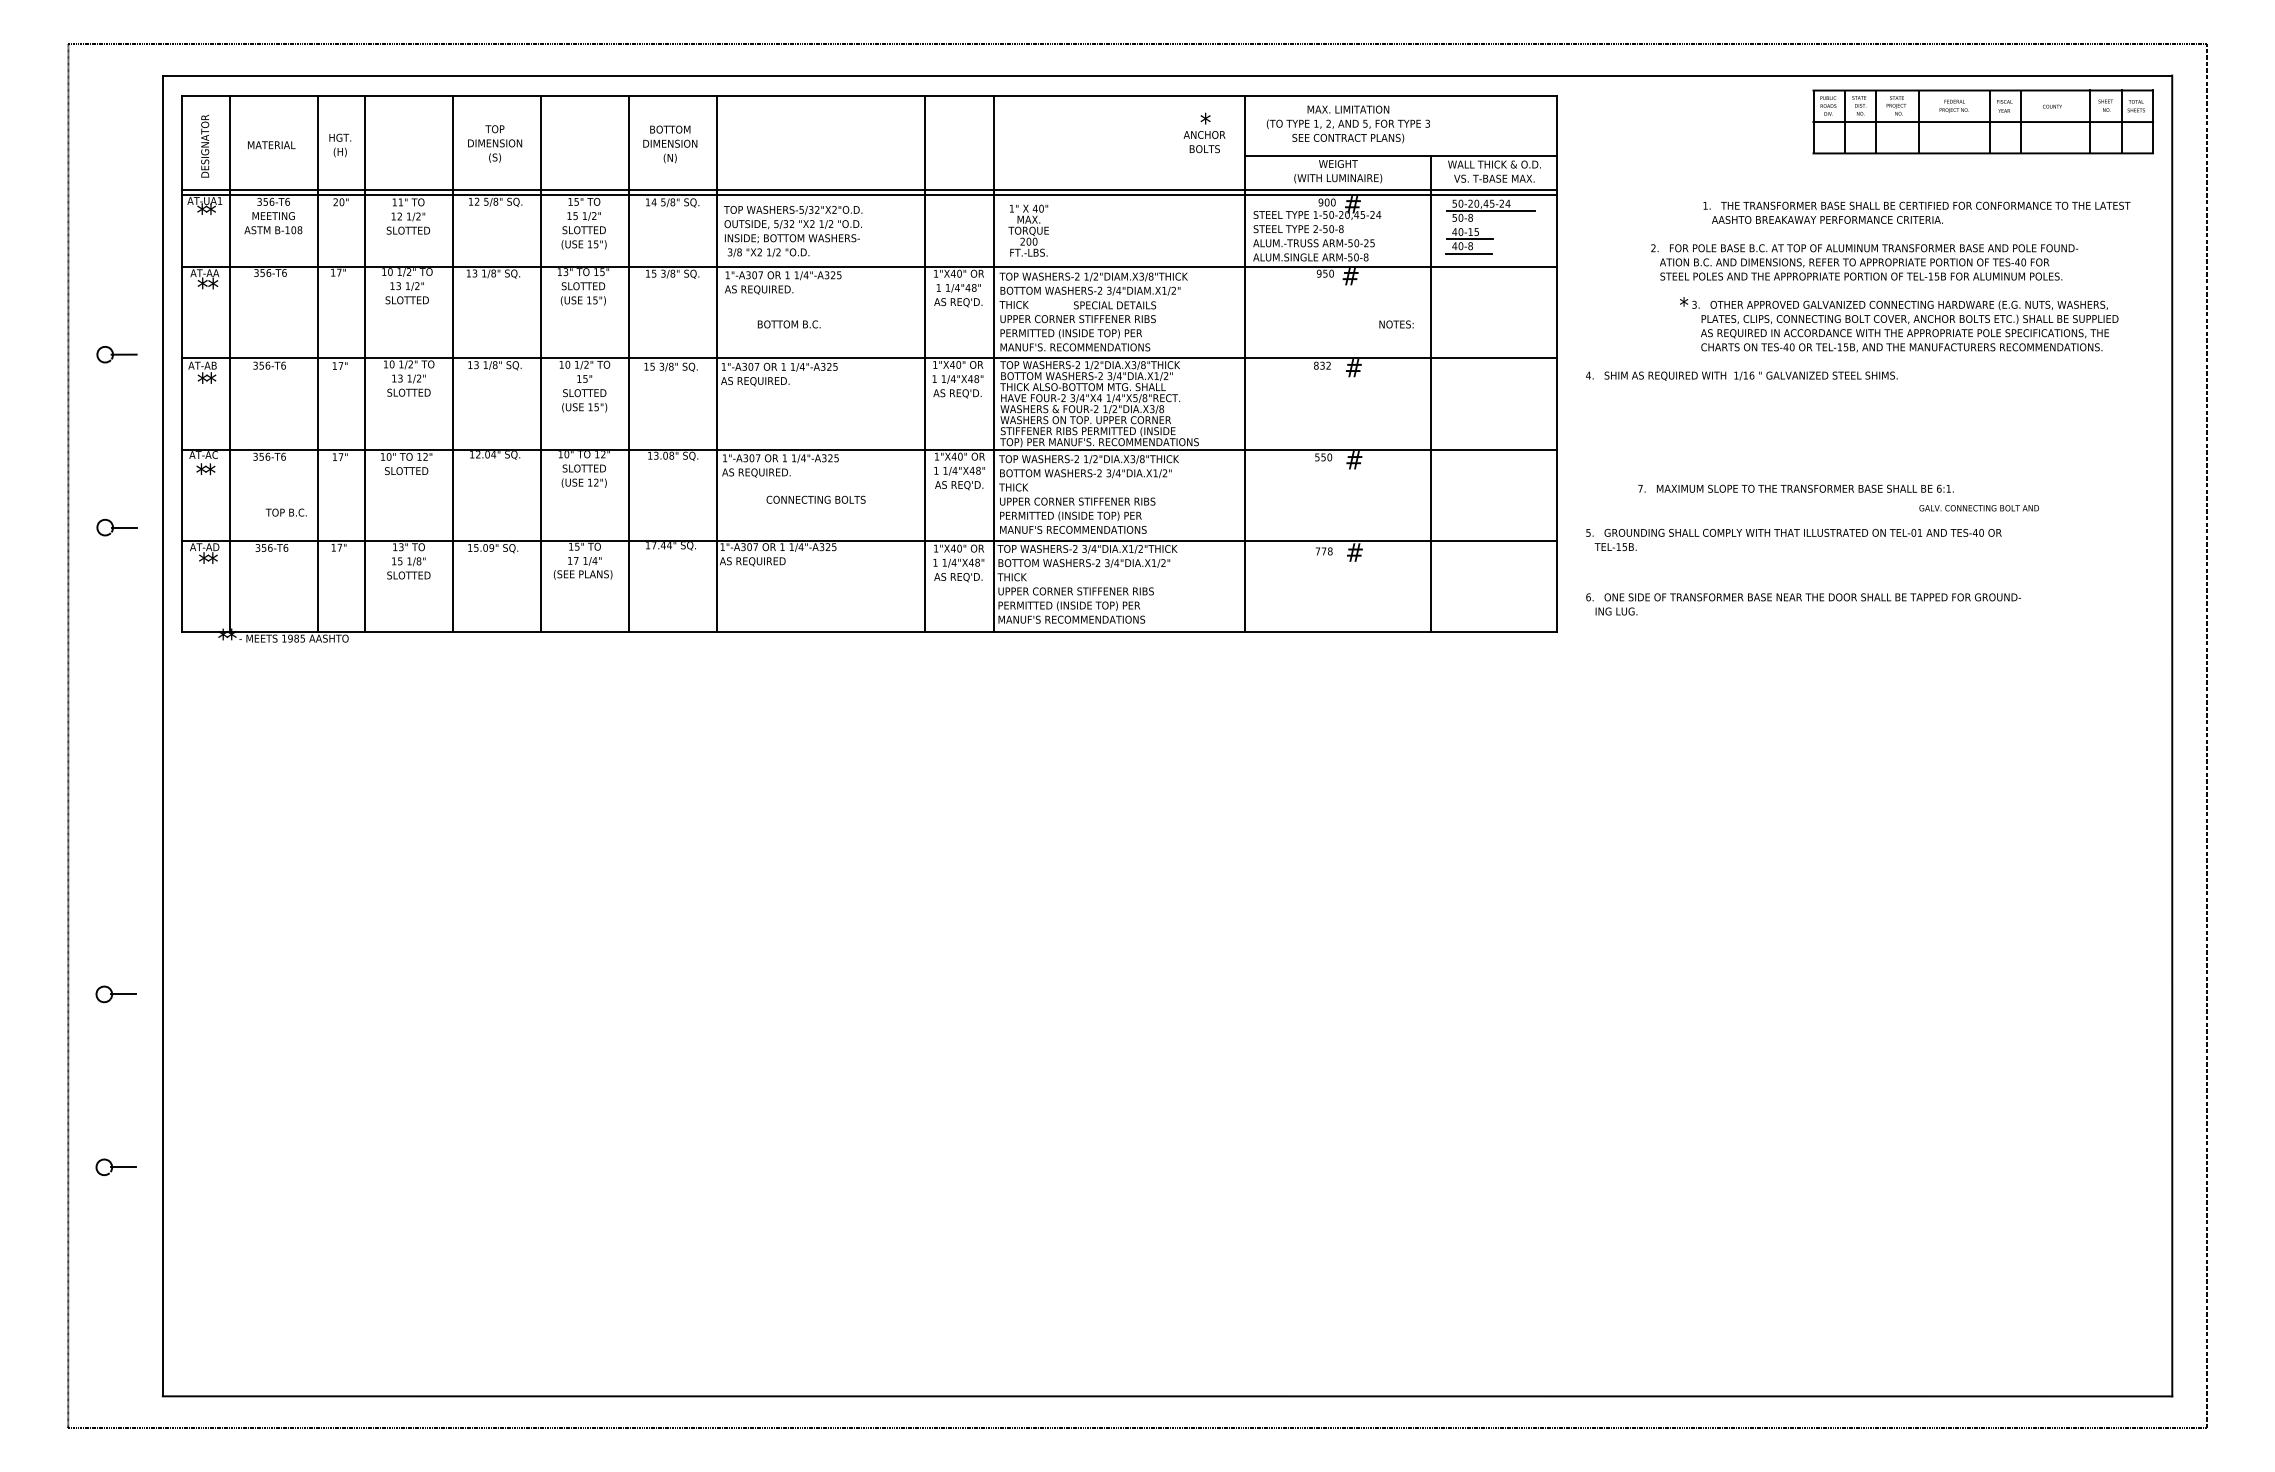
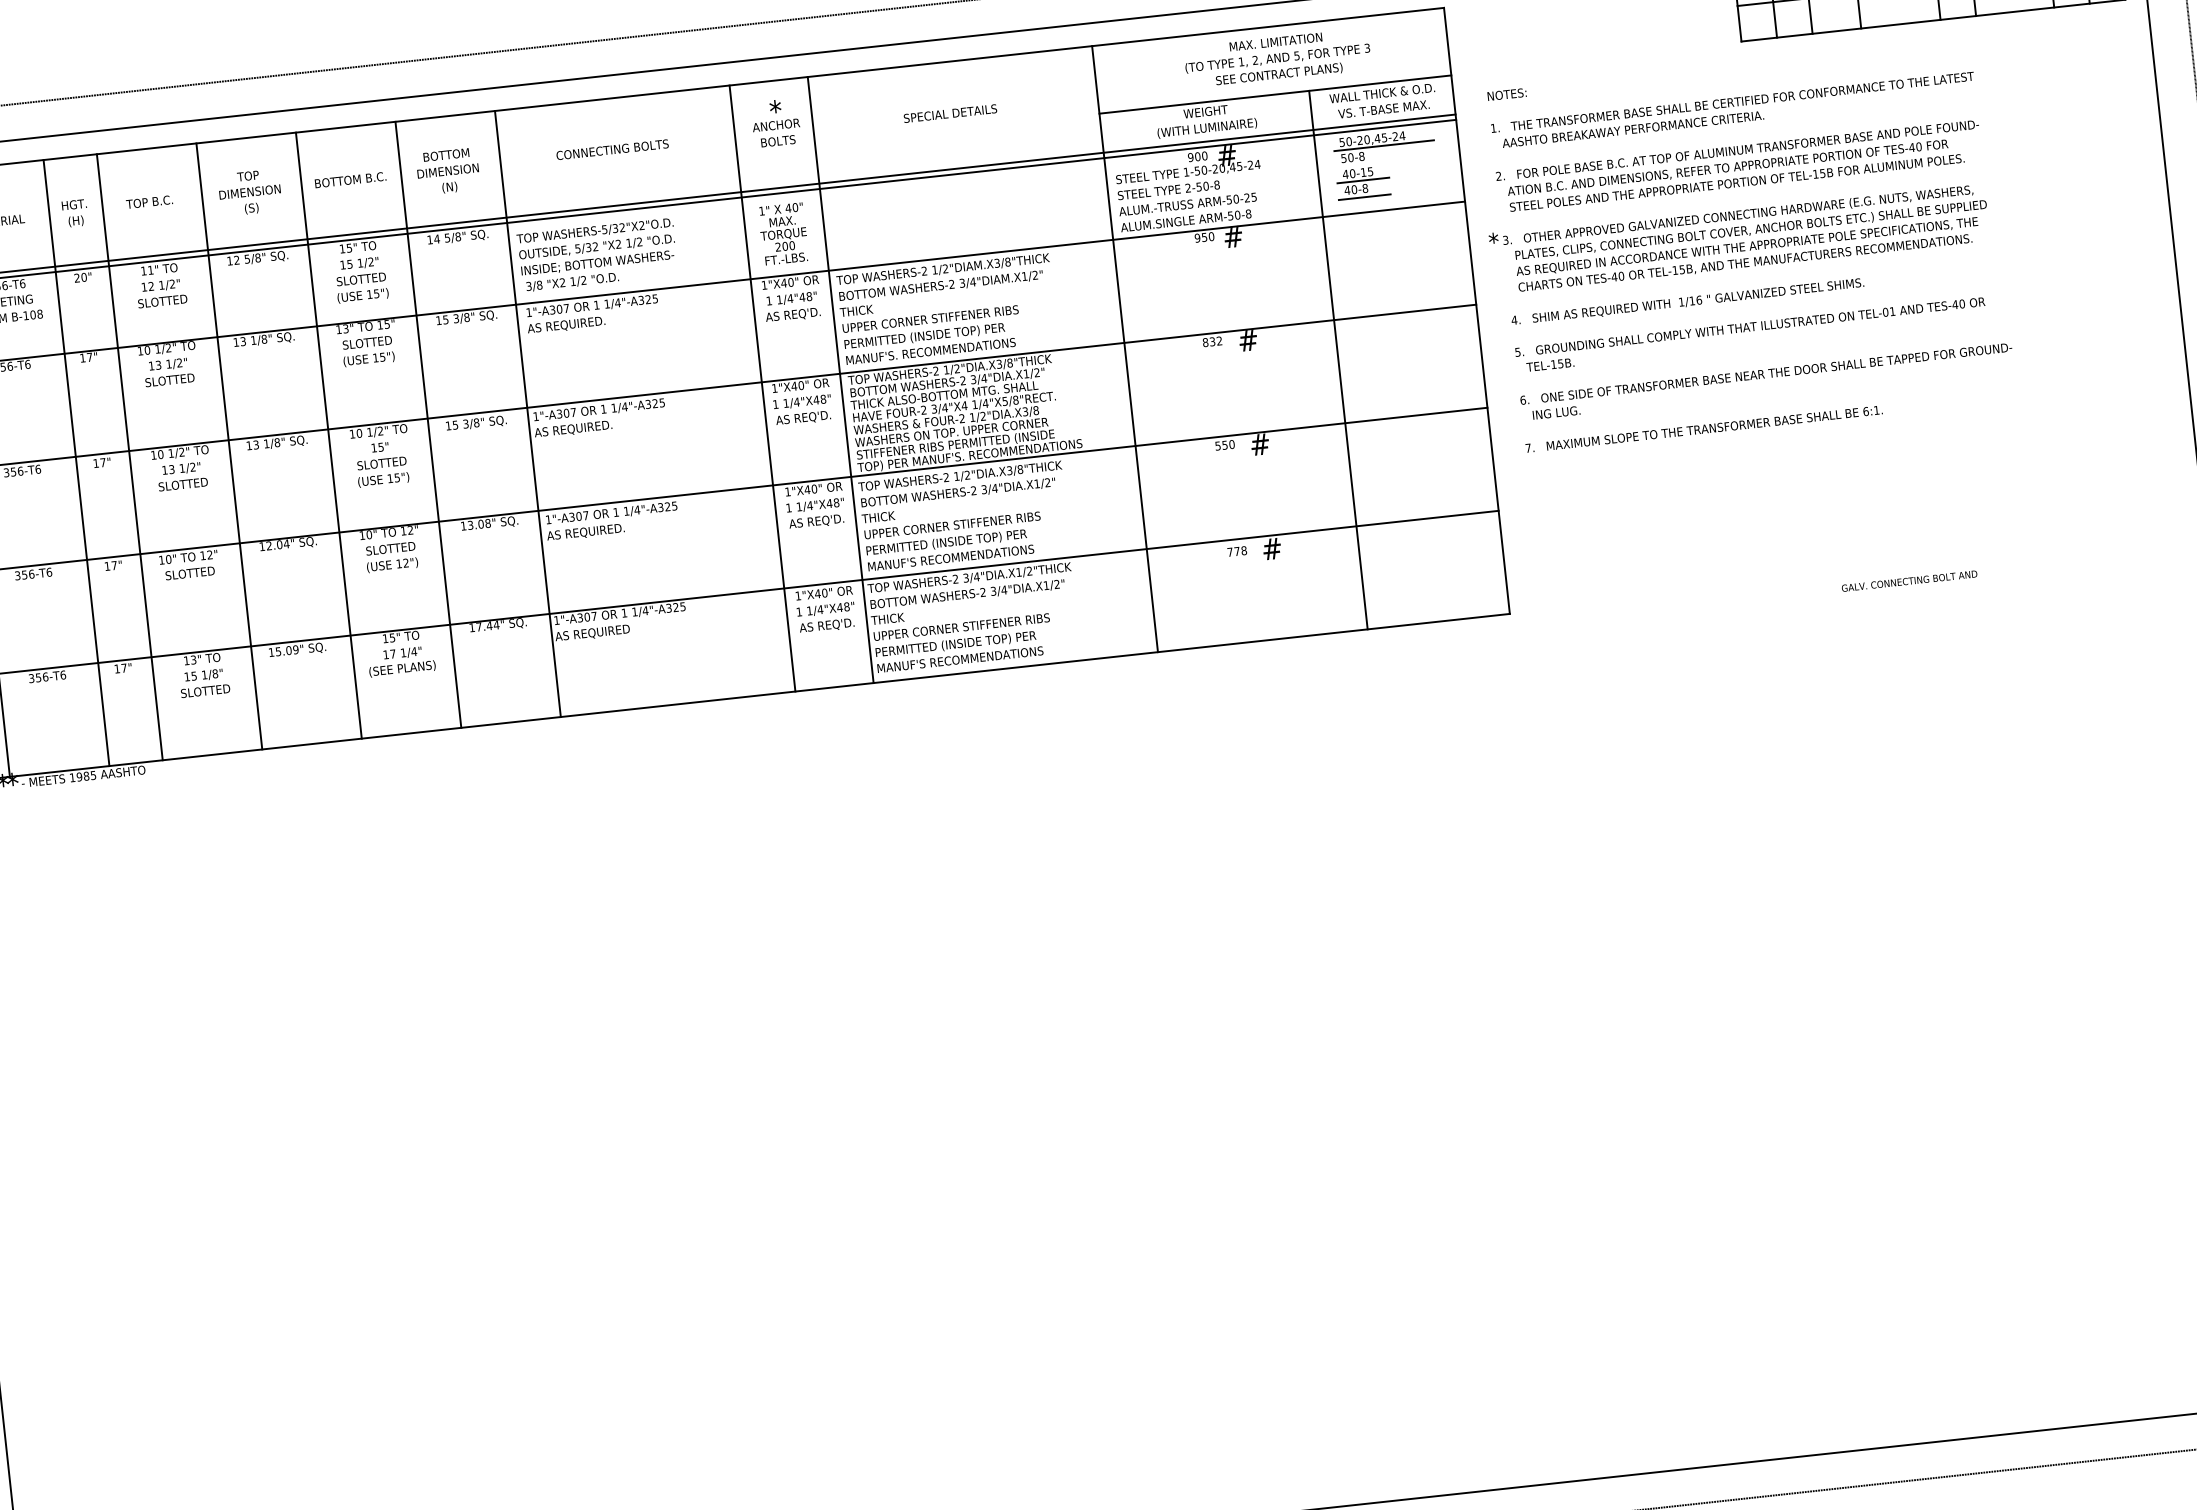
text: (1347, 124) -> (1276, 58), moved
text: (1204, 132) -> (775, 122), moved
text: (1916, 212) -> (1732, 110), moved
text: (1028, 230) -> (783, 233), moved
text: (1864, 262) -> (1739, 166), moved
text: (1114, 305) -> (949, 113), moved
text: (788, 324) -> (349, 180), moved
text: (1396, 324) -> (1507, 94), moved
text: (1899, 324) -> (1739, 237), moved
text: (1795, 488) -> (1703, 428), moved
text: (815, 499) -> (611, 149), moved
text: (1978, 508) -> (1908, 581), moved
text: (285, 512) -> (148, 202), moved
text: (1793, 539) -> (1750, 334), moved
text: (1803, 604) -> (1767, 381), moved

